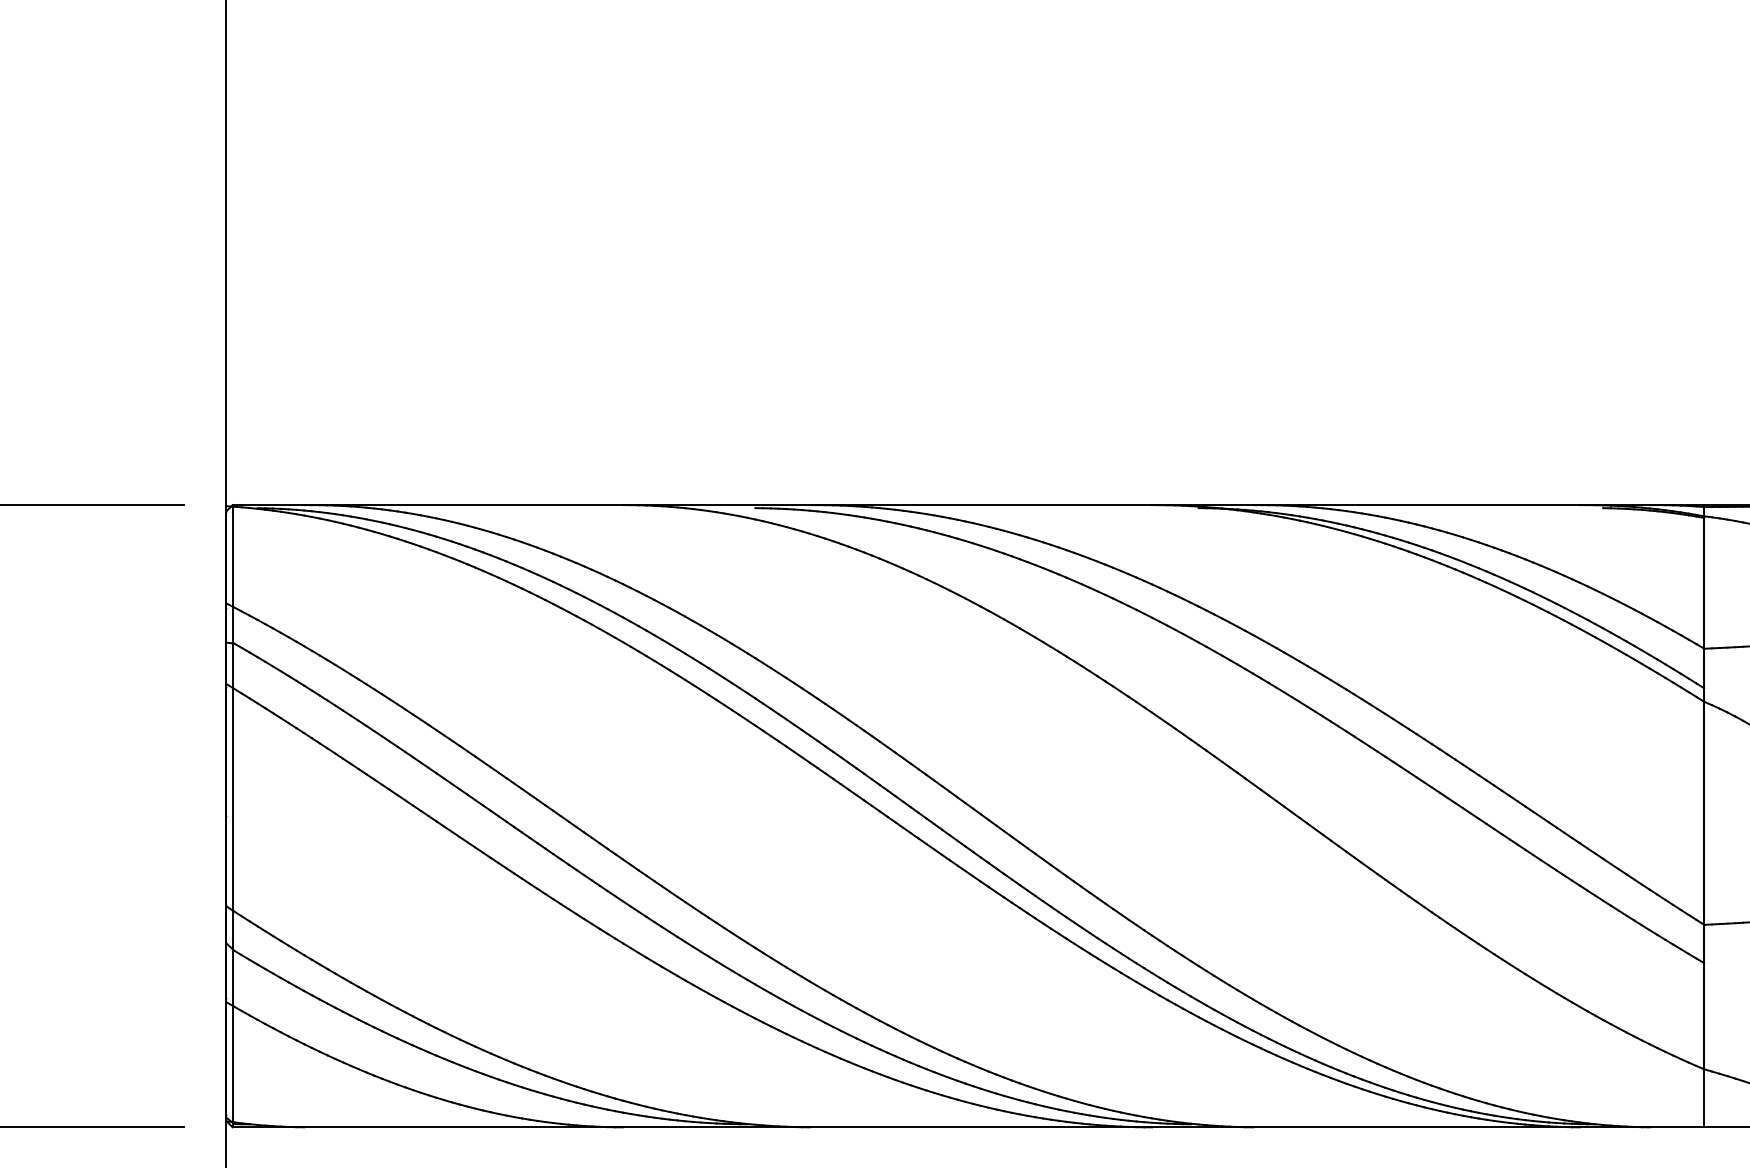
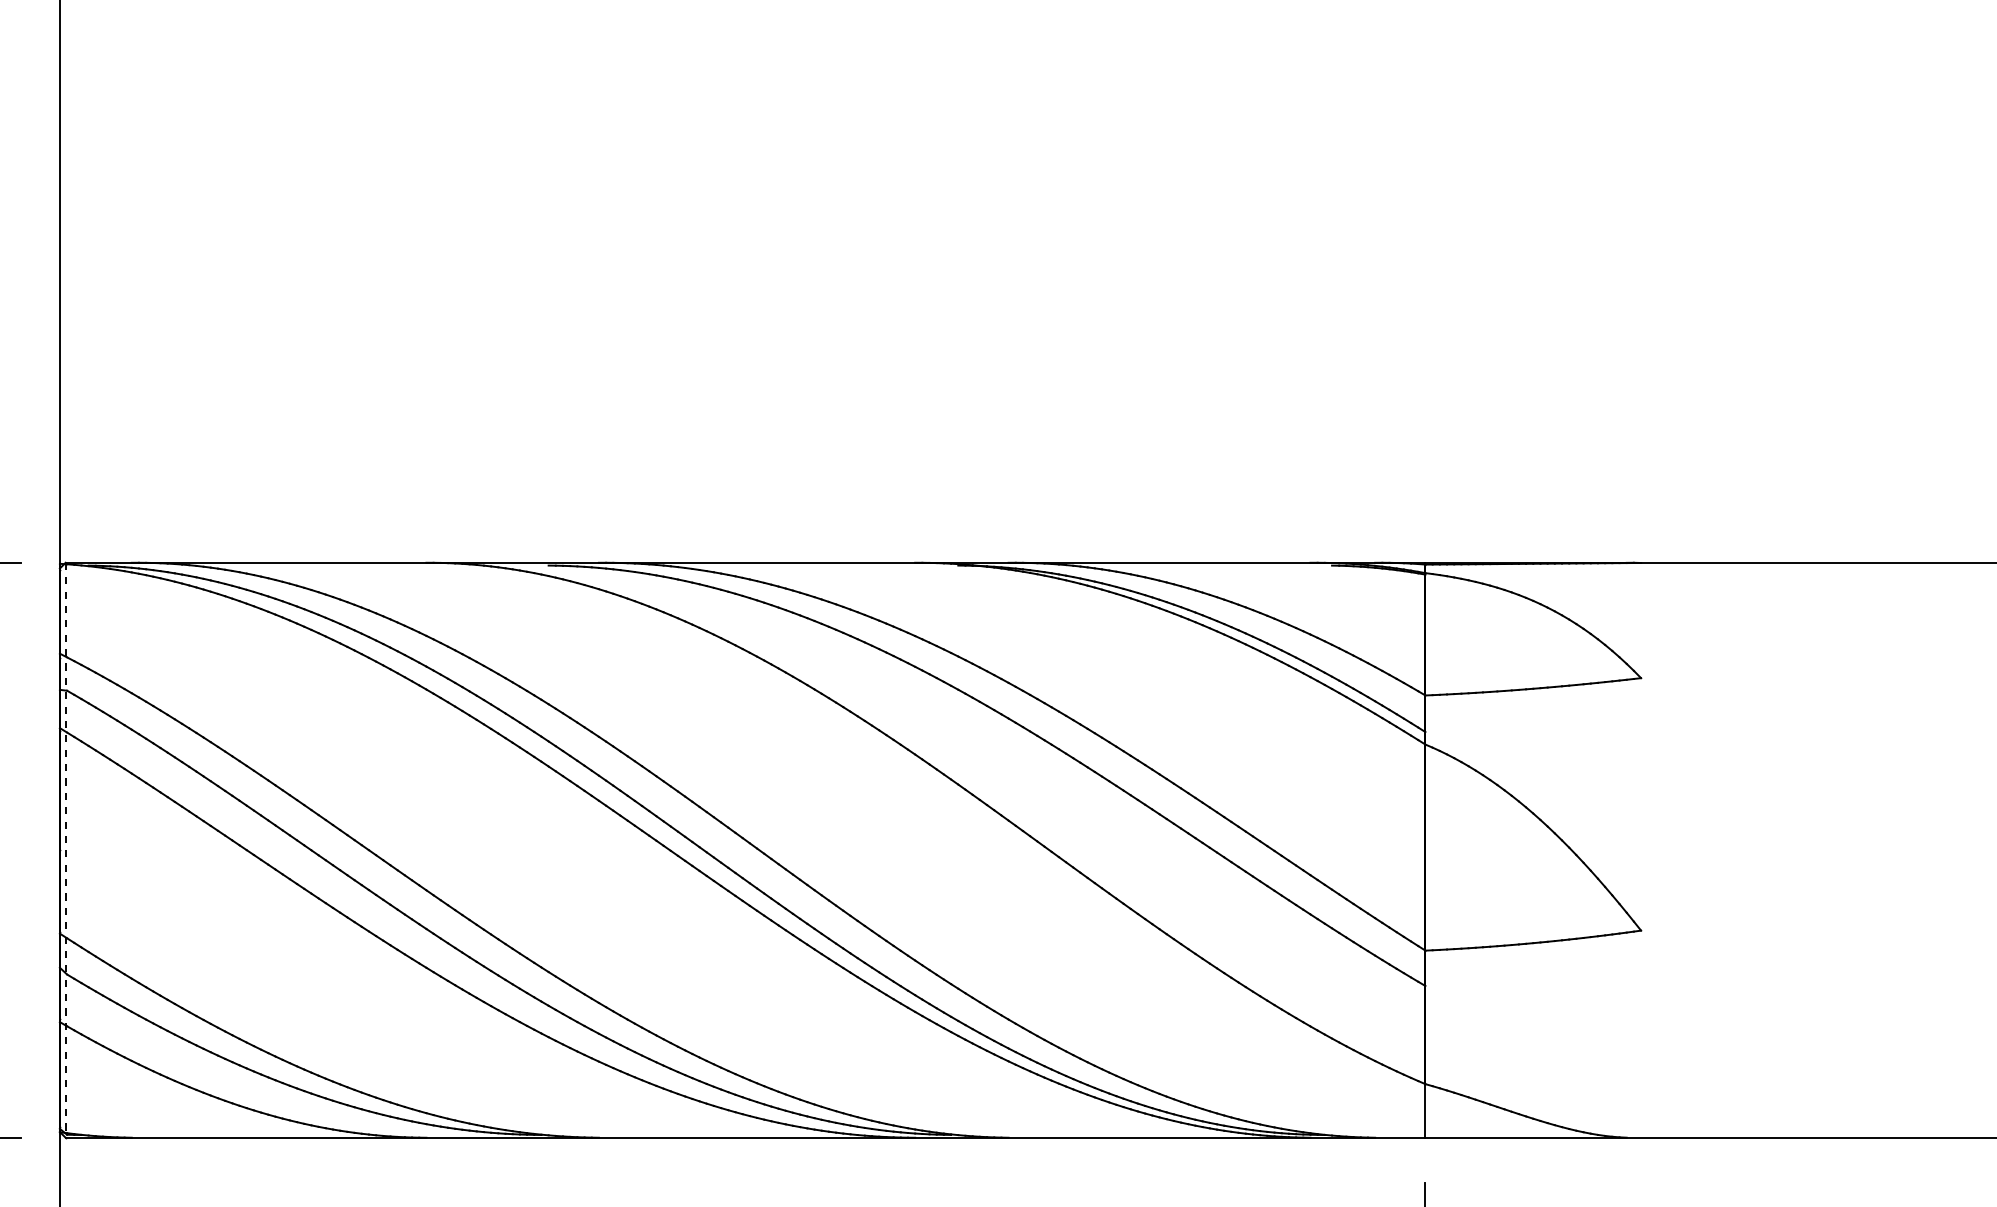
line: (232, 816) -> (65, 850), solid -> dashed

